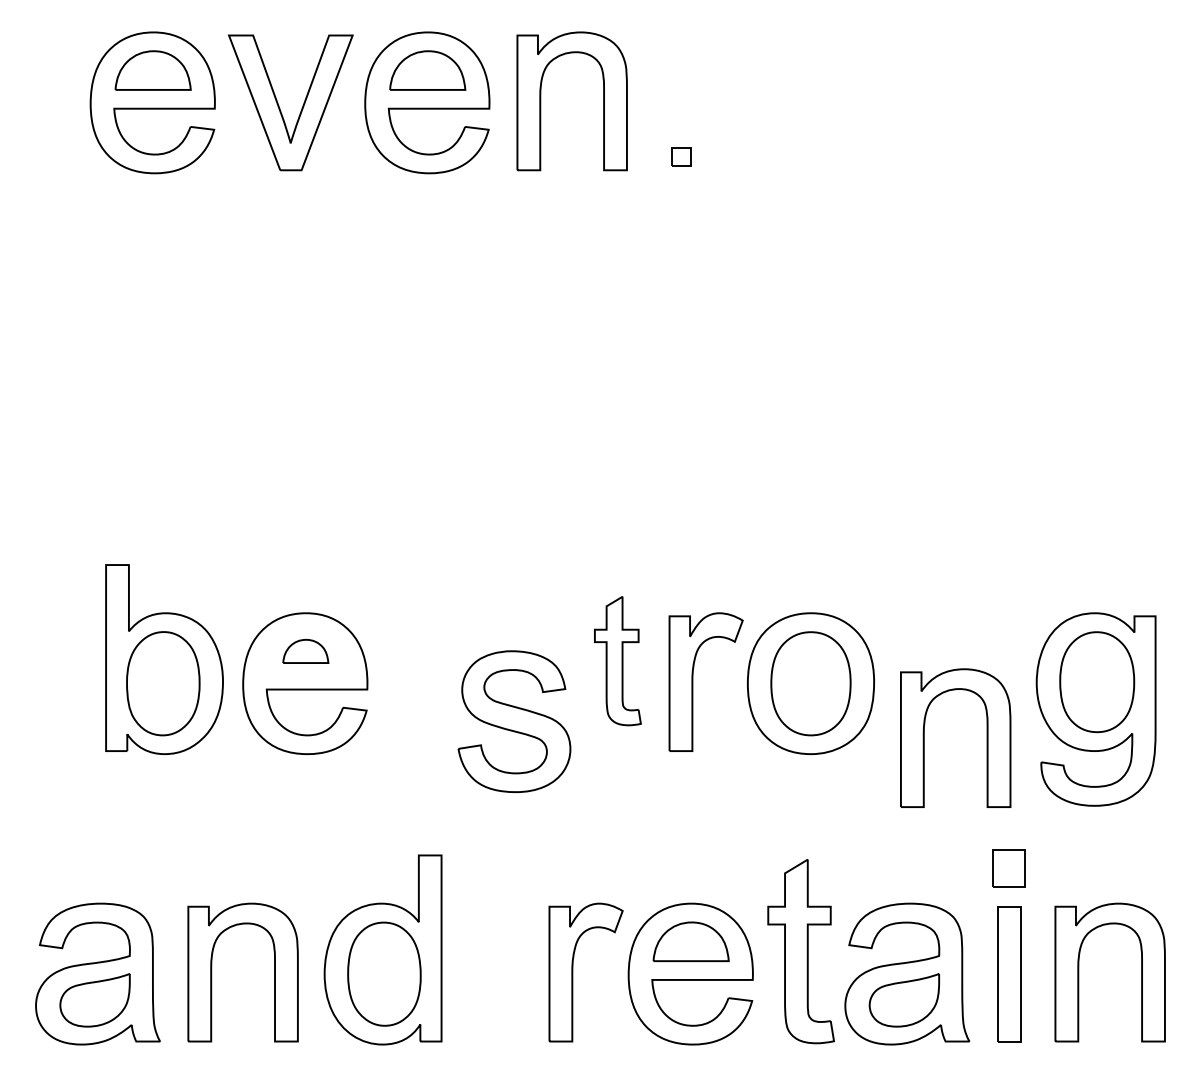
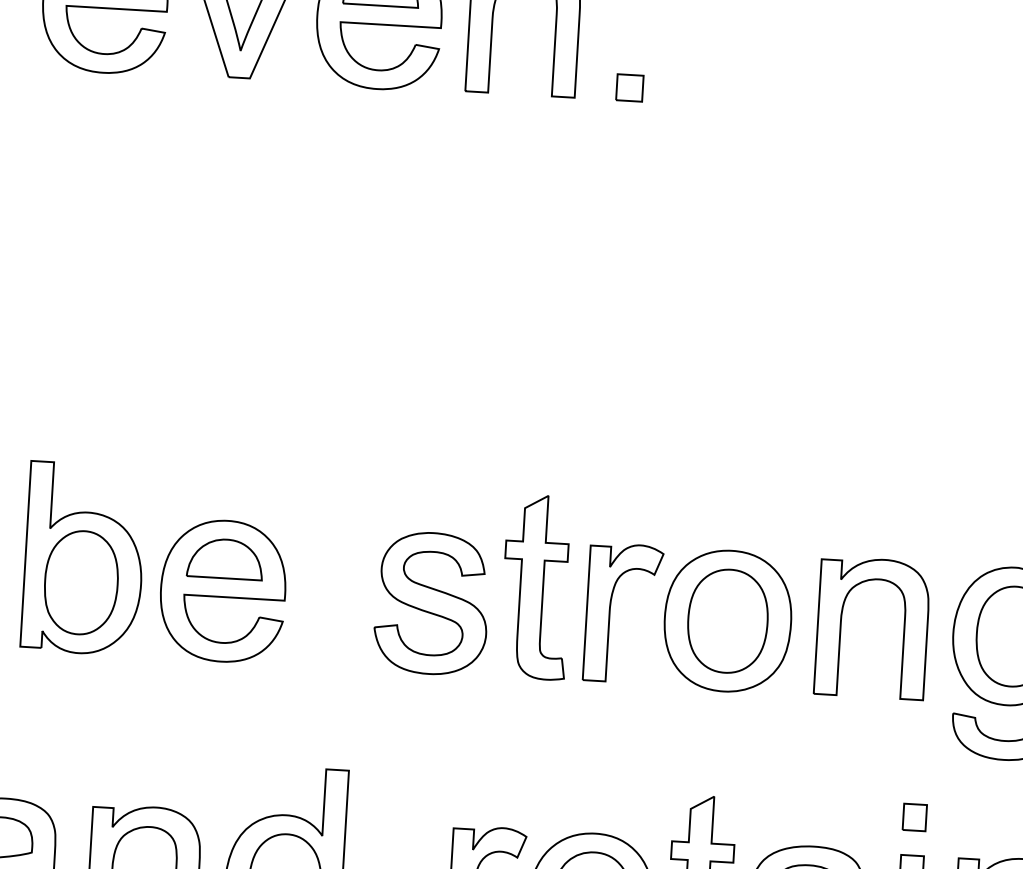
part: (681, 156) -> (629, 87), size x1.43
part: (305, 651) -> (225, 559), size x1.67
part: (617, 660) -> (536, 586), size x1.43
part: (514, 721) -> (431, 603), moved
part: (924, 737) -> (841, 625), moved
part: (1009, 868) -> (915, 817), size x0.71

